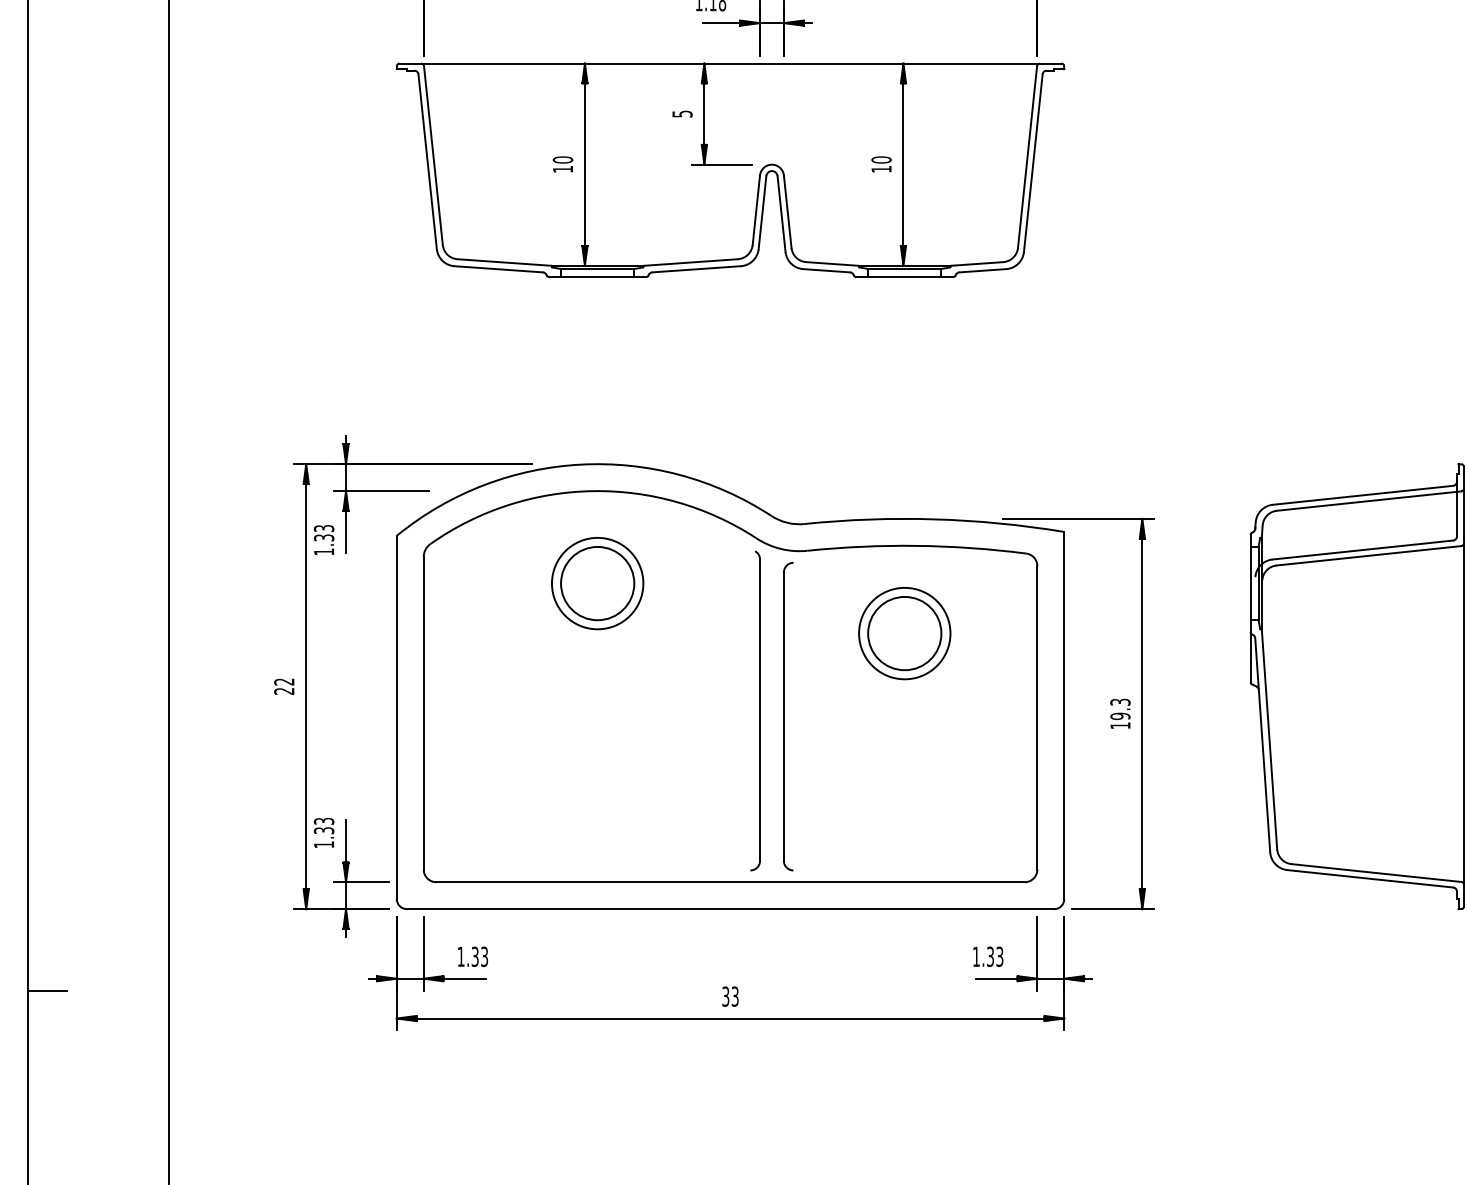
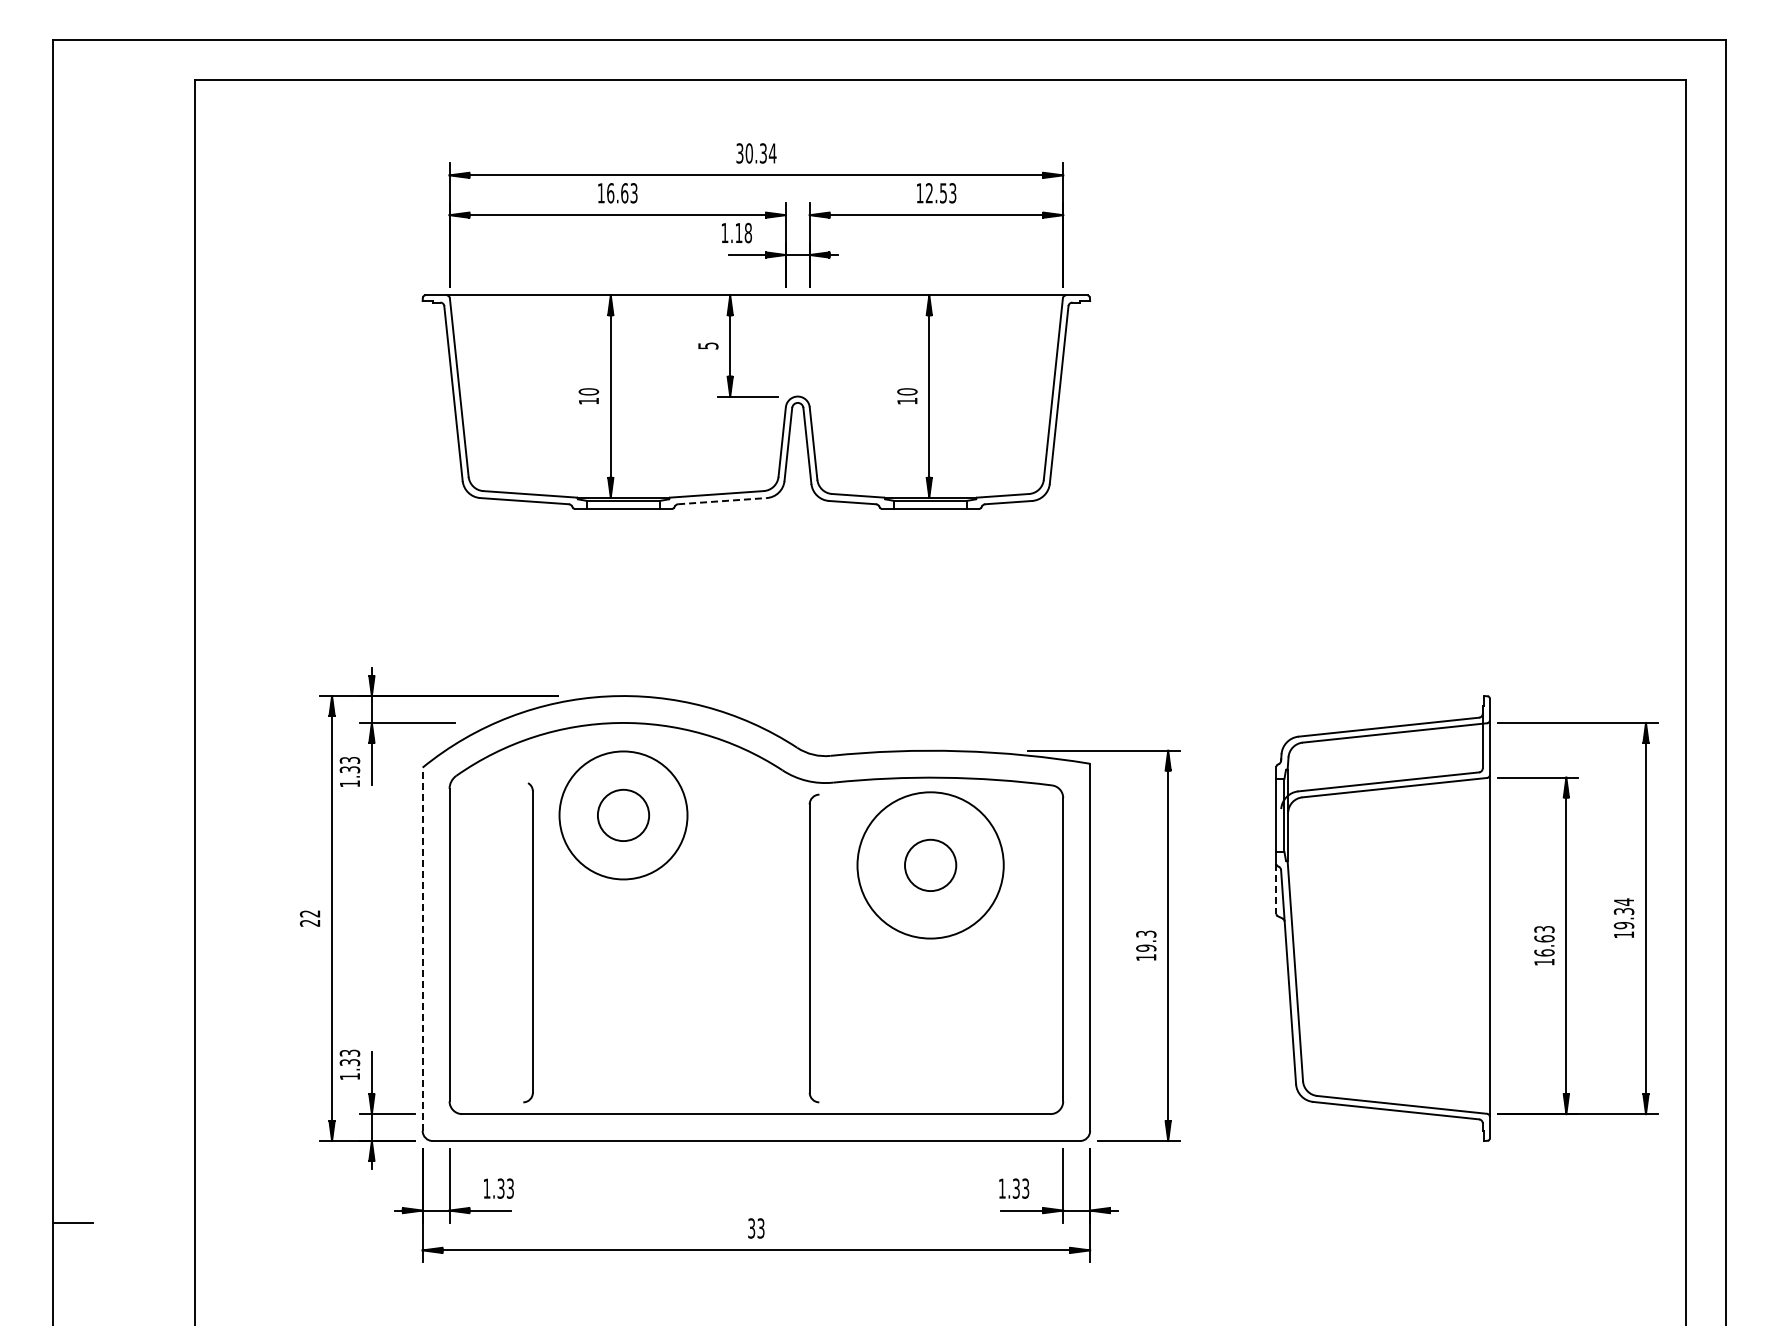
line: (696, 269) -> (722, 501), solid -> dashed
circle: (597, 583) -> (623, 815), size x0.7
circle: (597, 583) -> (623, 815), size x1.4
circle: (904, 633) -> (930, 865), size x0.7
circle: (904, 633) -> (930, 865), size x1.6
line: (1250, 657) -> (1276, 889), solid -> dashed
part: (755, 710) -> (528, 942), moved
line: (396, 717) -> (422, 949), solid -> dashed

